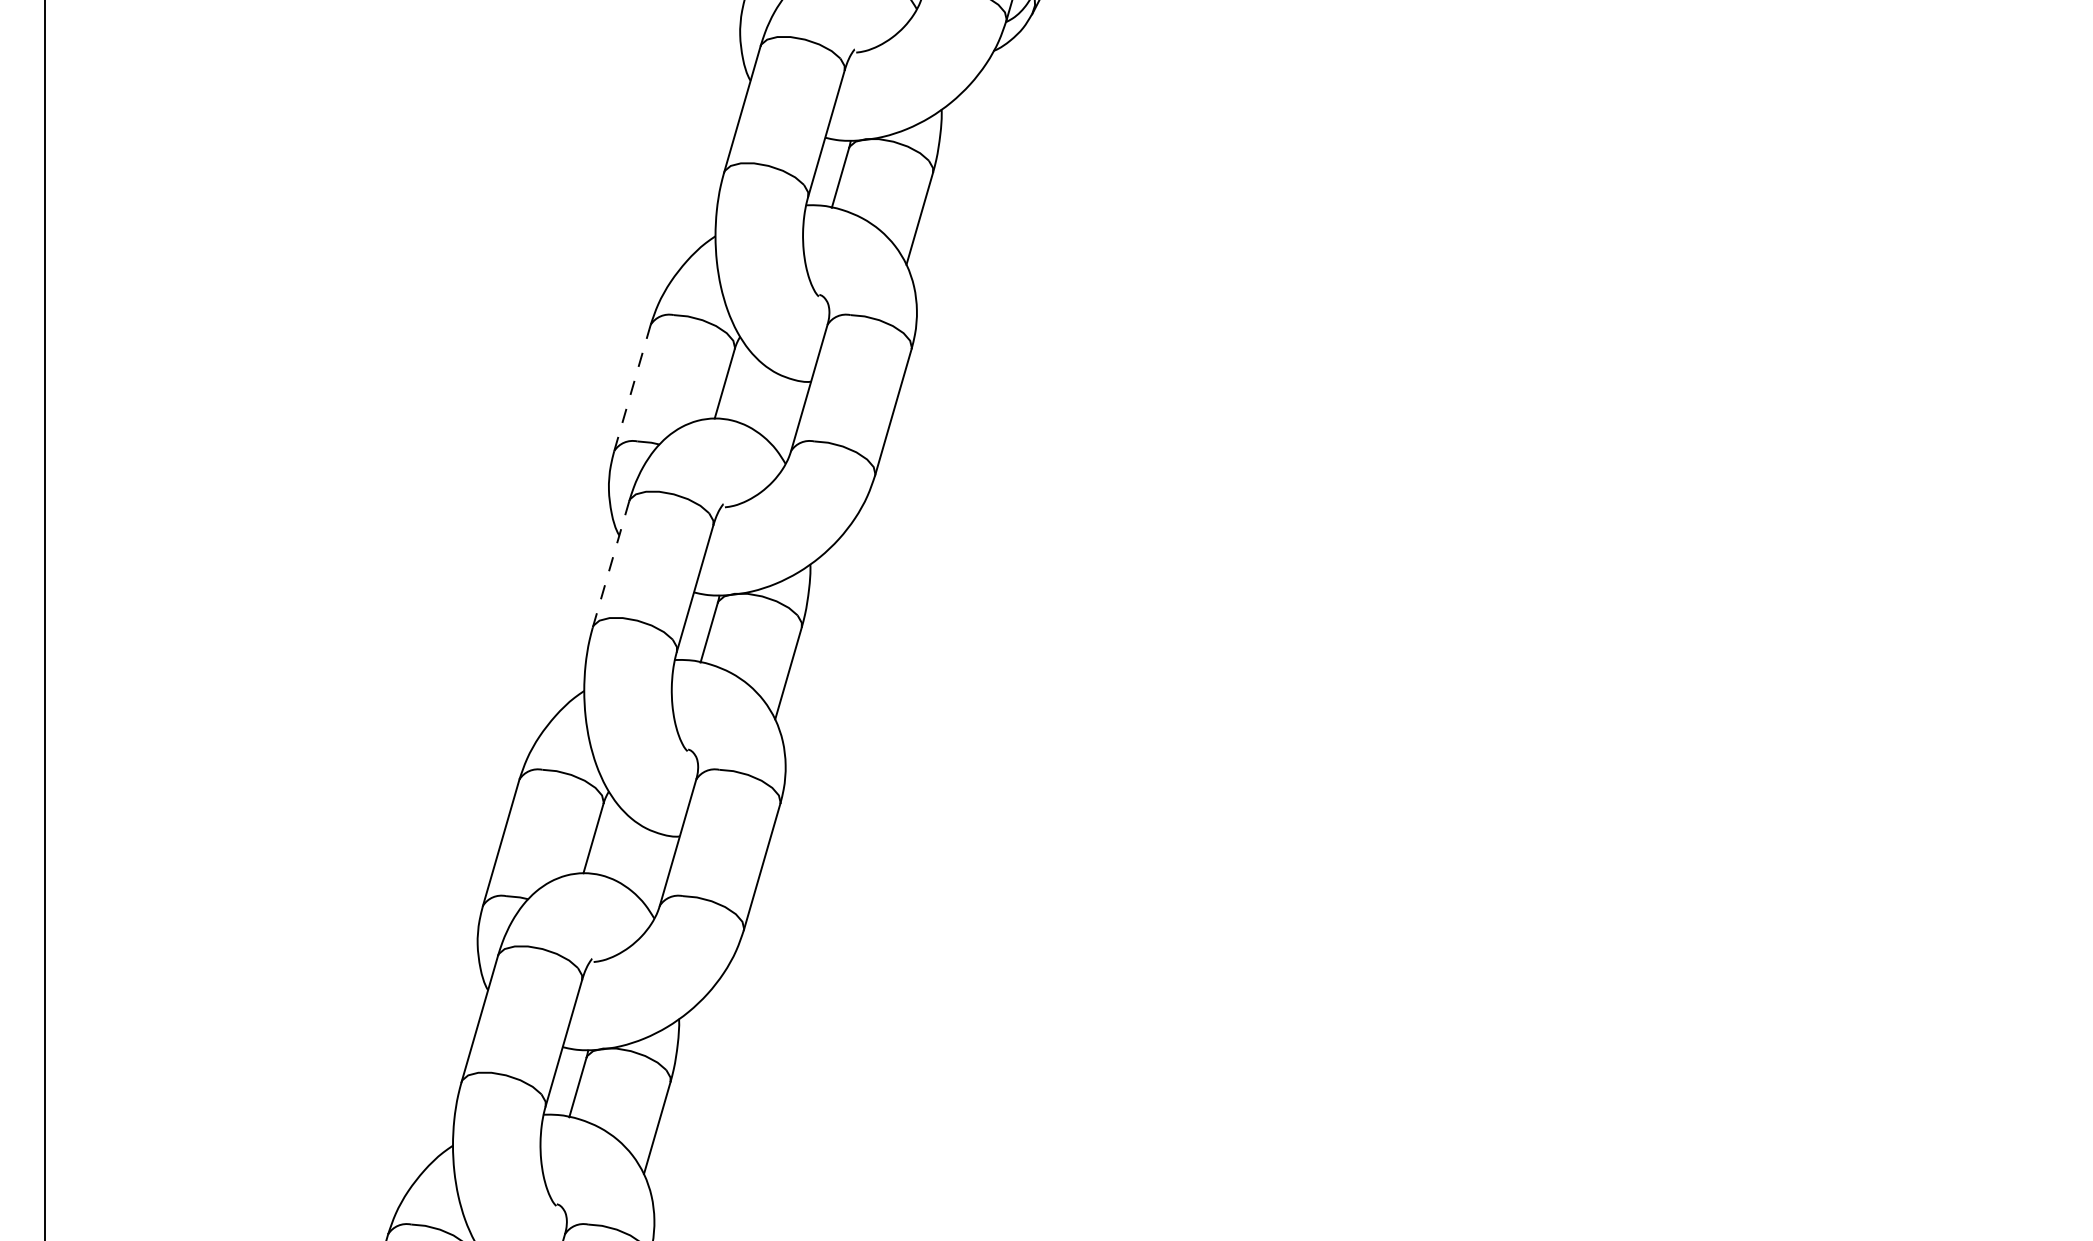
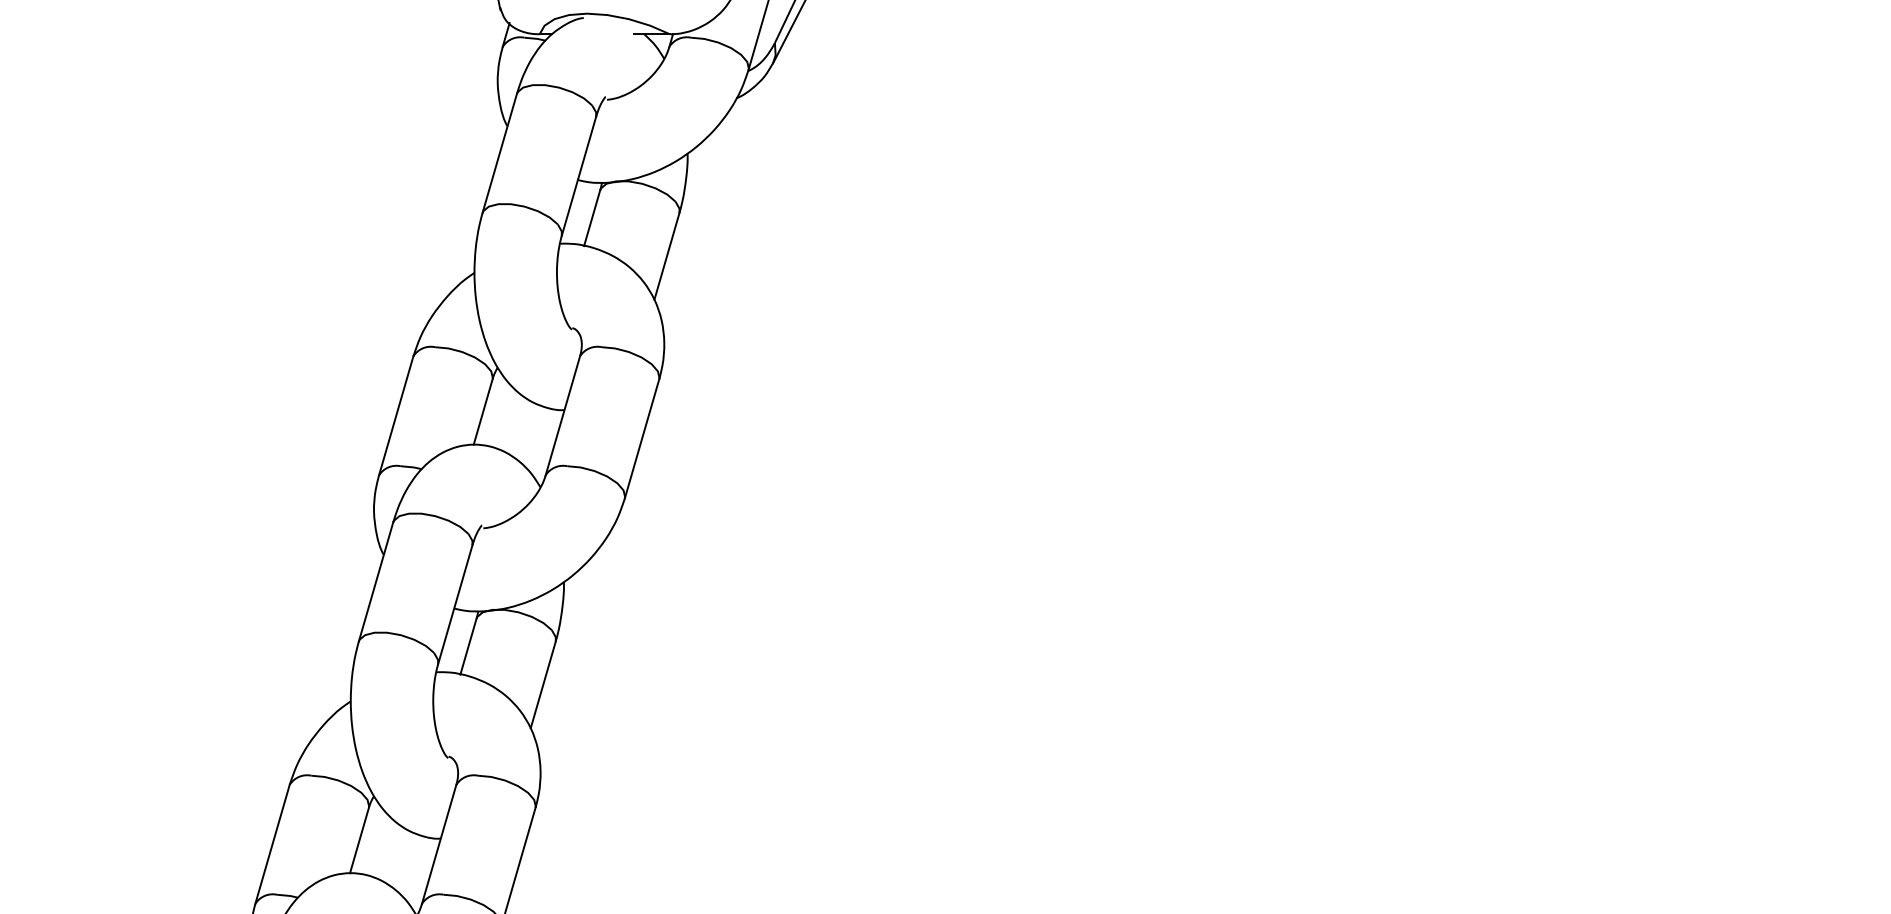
line: (632, 388) -> (396, 416), dashed -> solid
line: (611, 564) -> (376, 582), dashed -> solid

